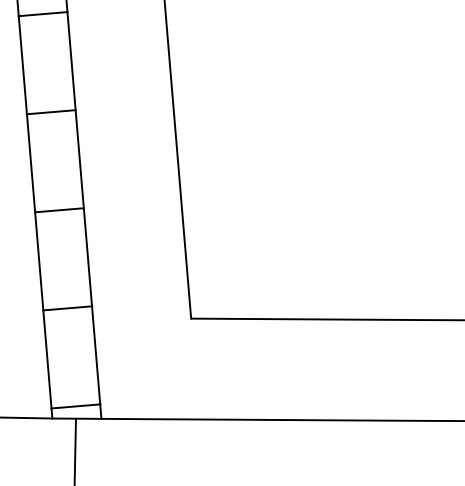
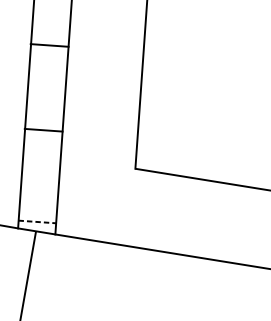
line: (59, 210) -> (49, 45), moved
line: (67, 308) -> (43, 130), moved
line: (75, 406) -> (37, 221), solid -> dashed

